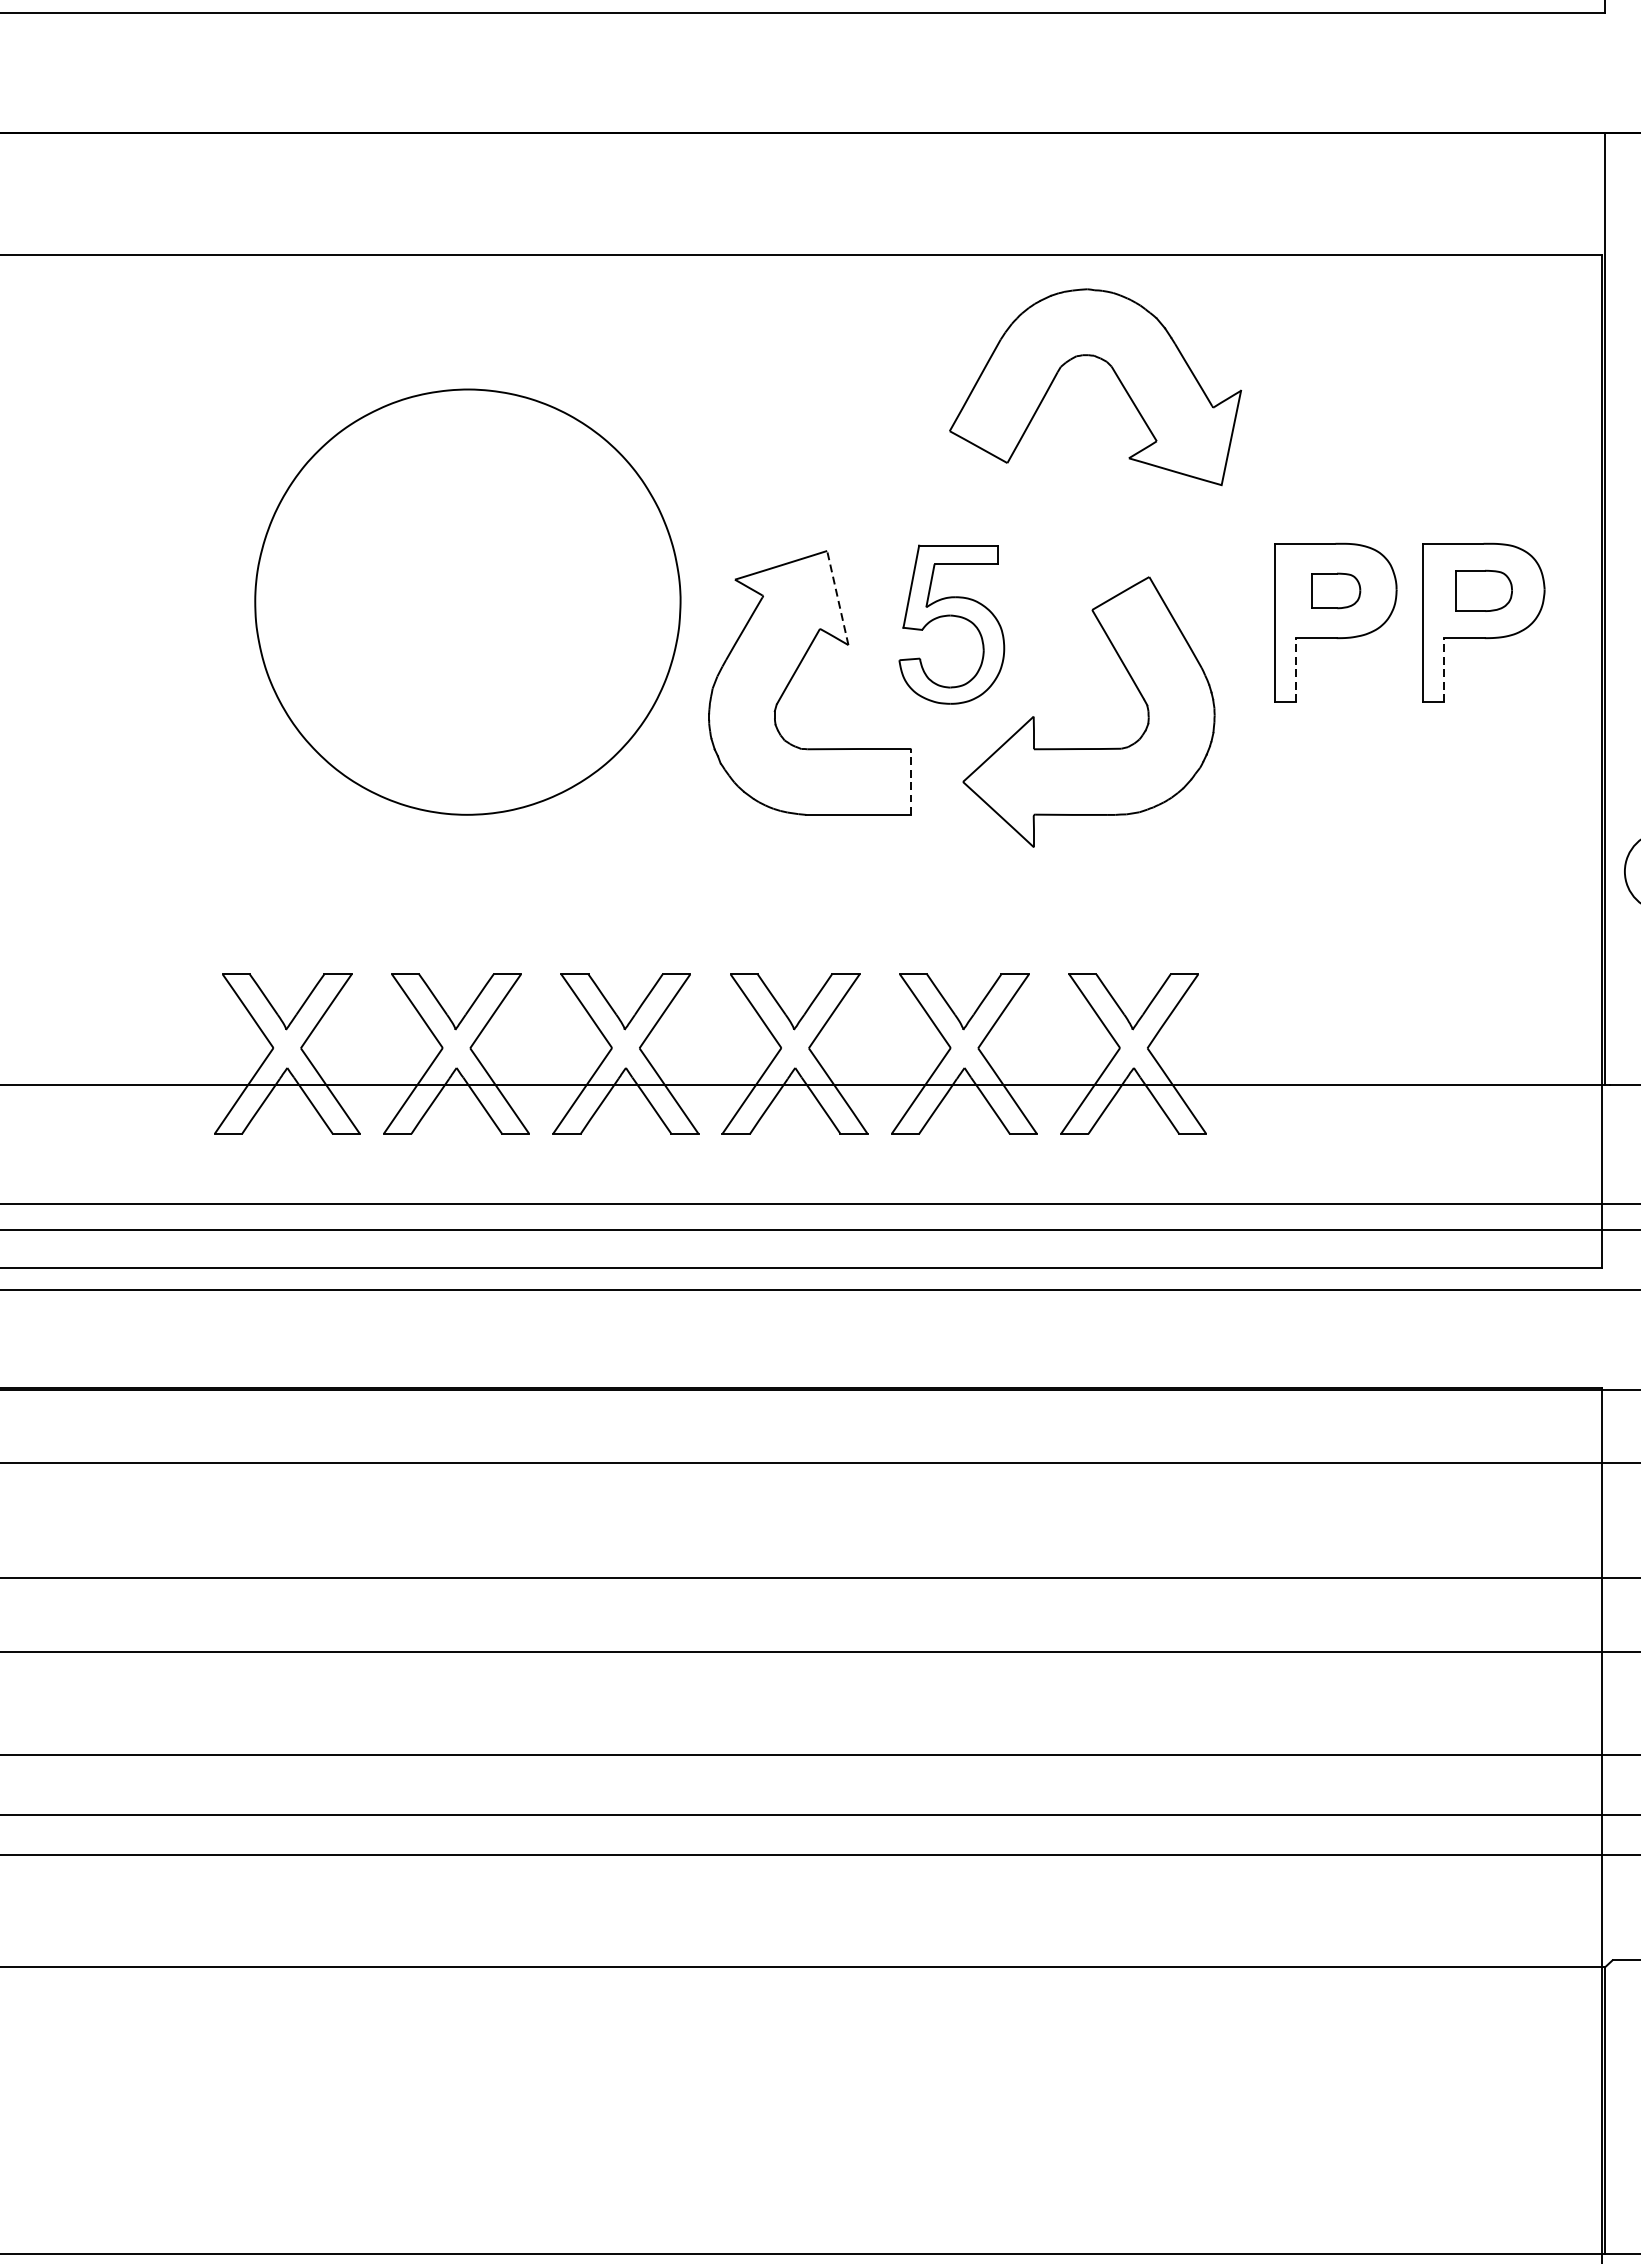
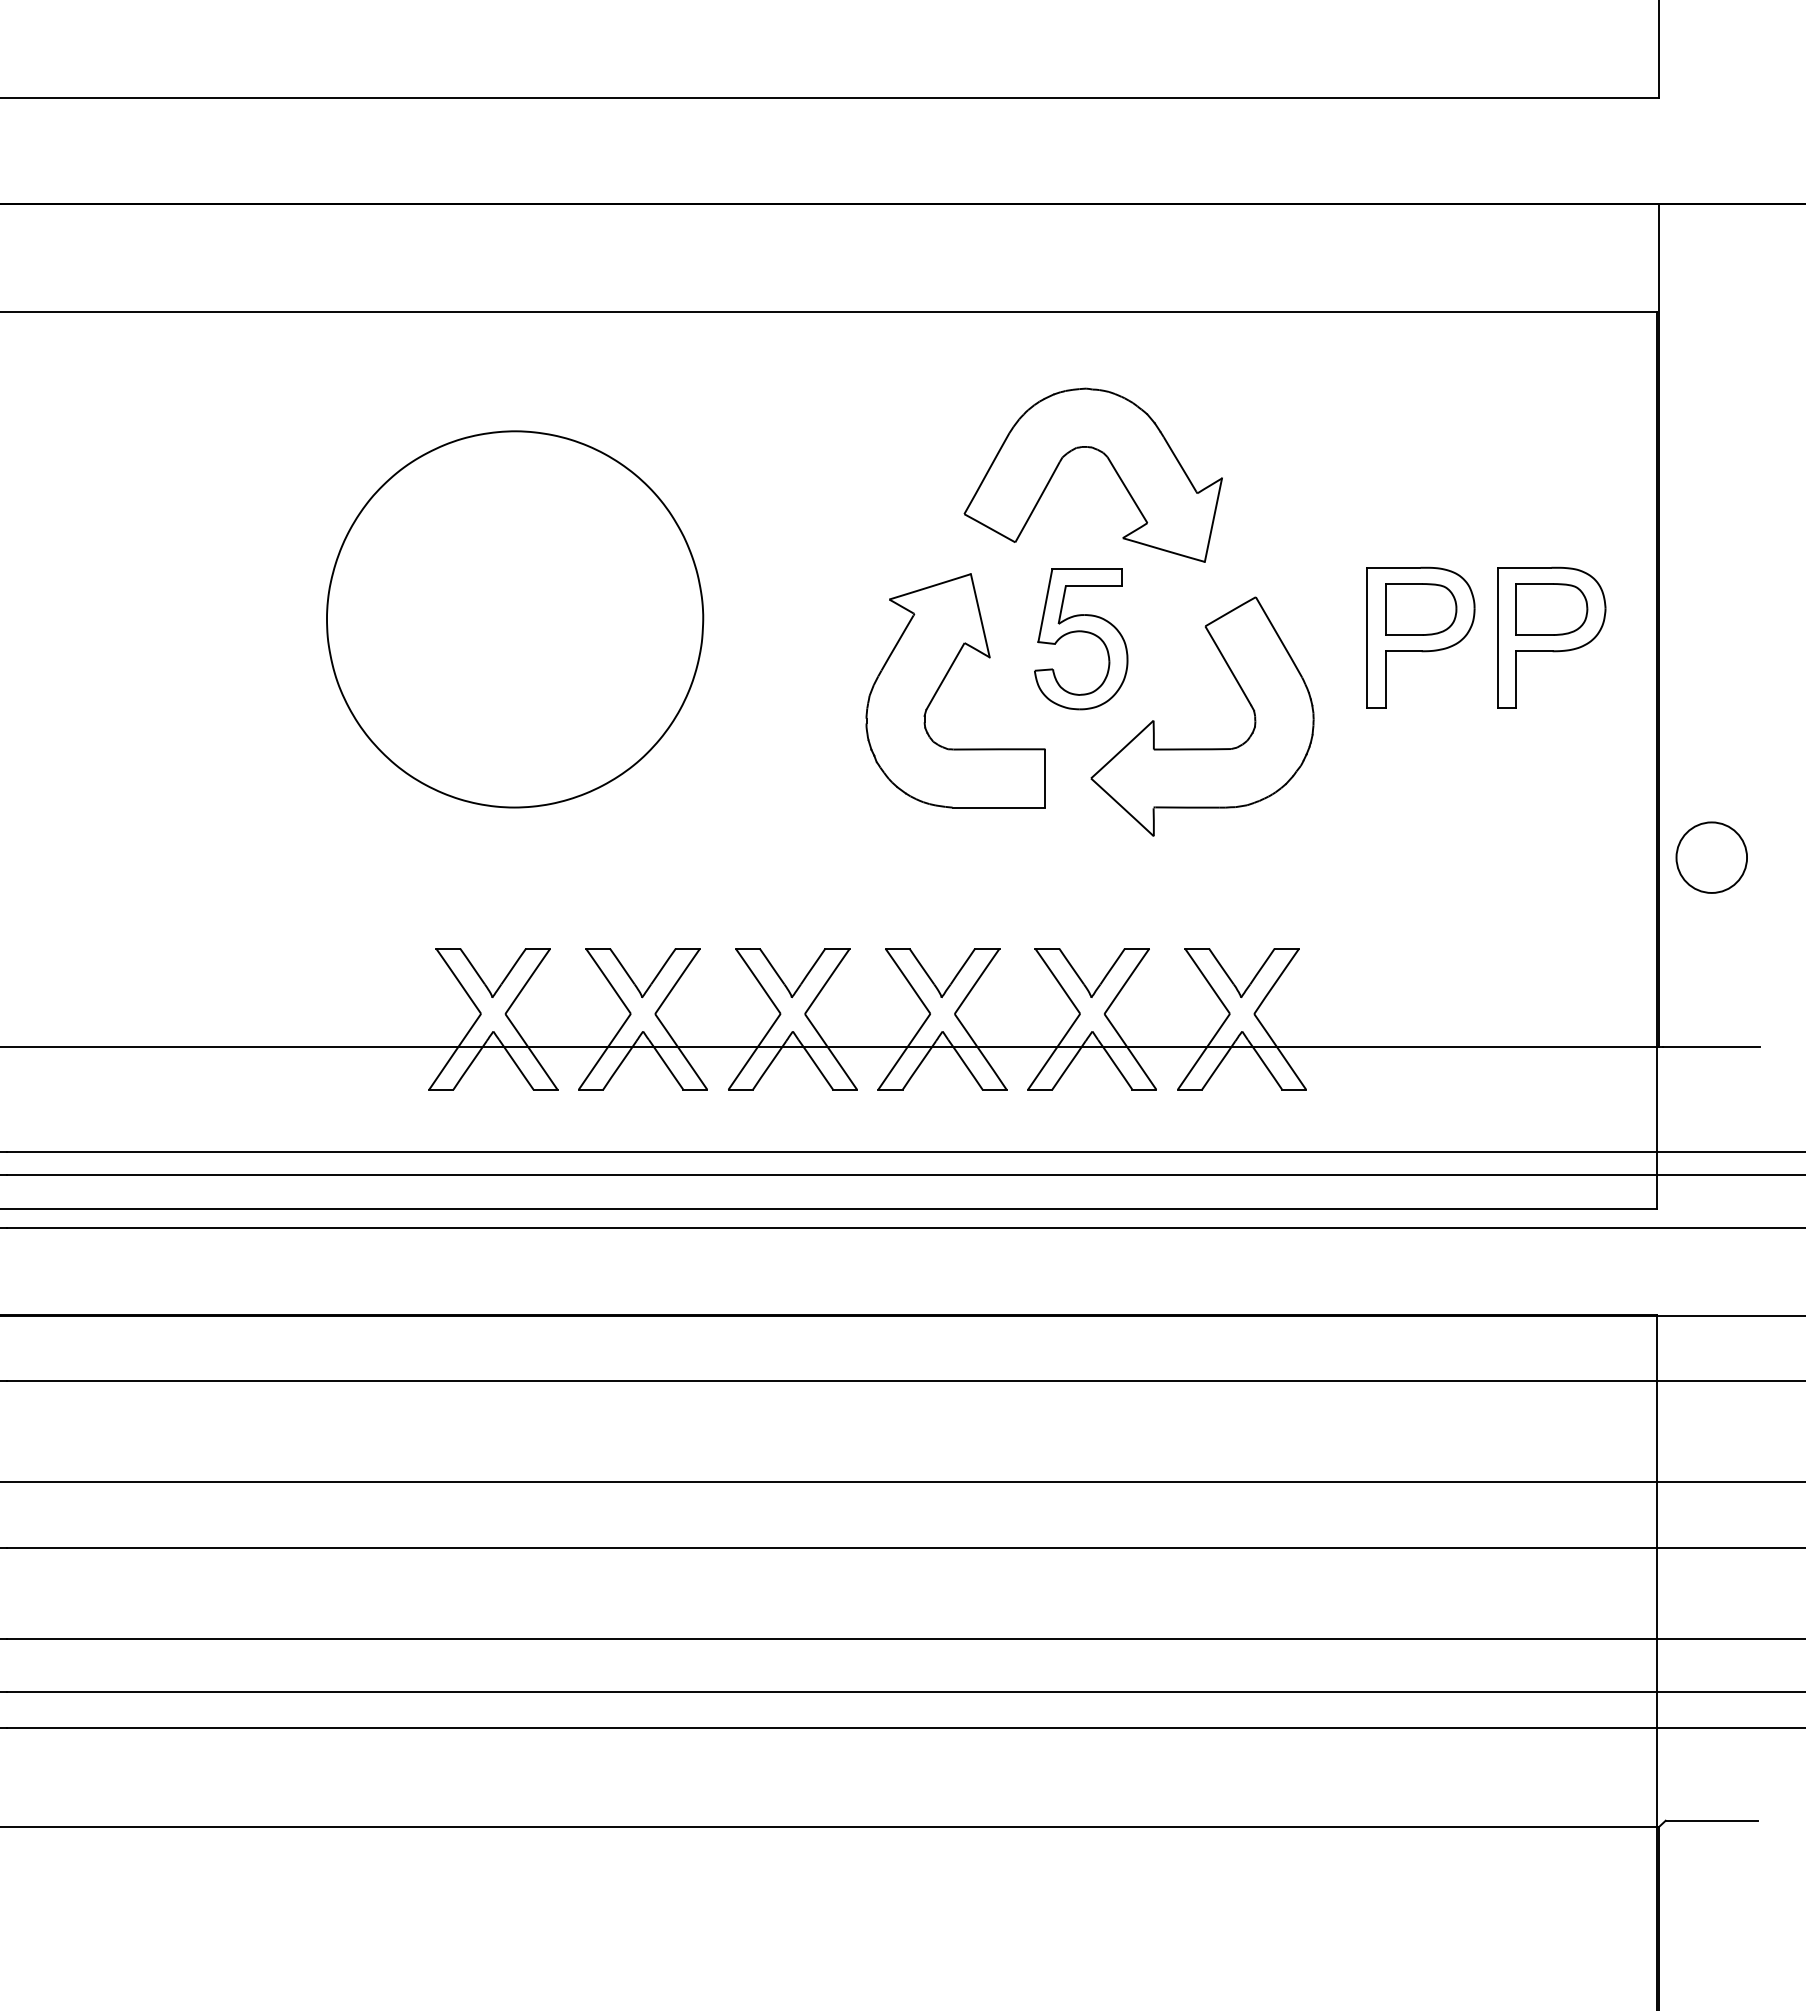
part: (1114, 375) -> (1110, 464), moved
part: (1336, 590) -> (1421, 609), size x1.67
part: (1483, 590) -> (1551, 609), size x1.43
line: (838, 597) -> (980, 615), dashed -> solid
part: (468, 602) -> (515, 619), moved
line: (1295, 668) -> (1385, 678), dashed -> solid
line: (1443, 668) -> (1516, 678), dashed -> solid
line: (911, 780) -> (1045, 777), dashed -> solid

